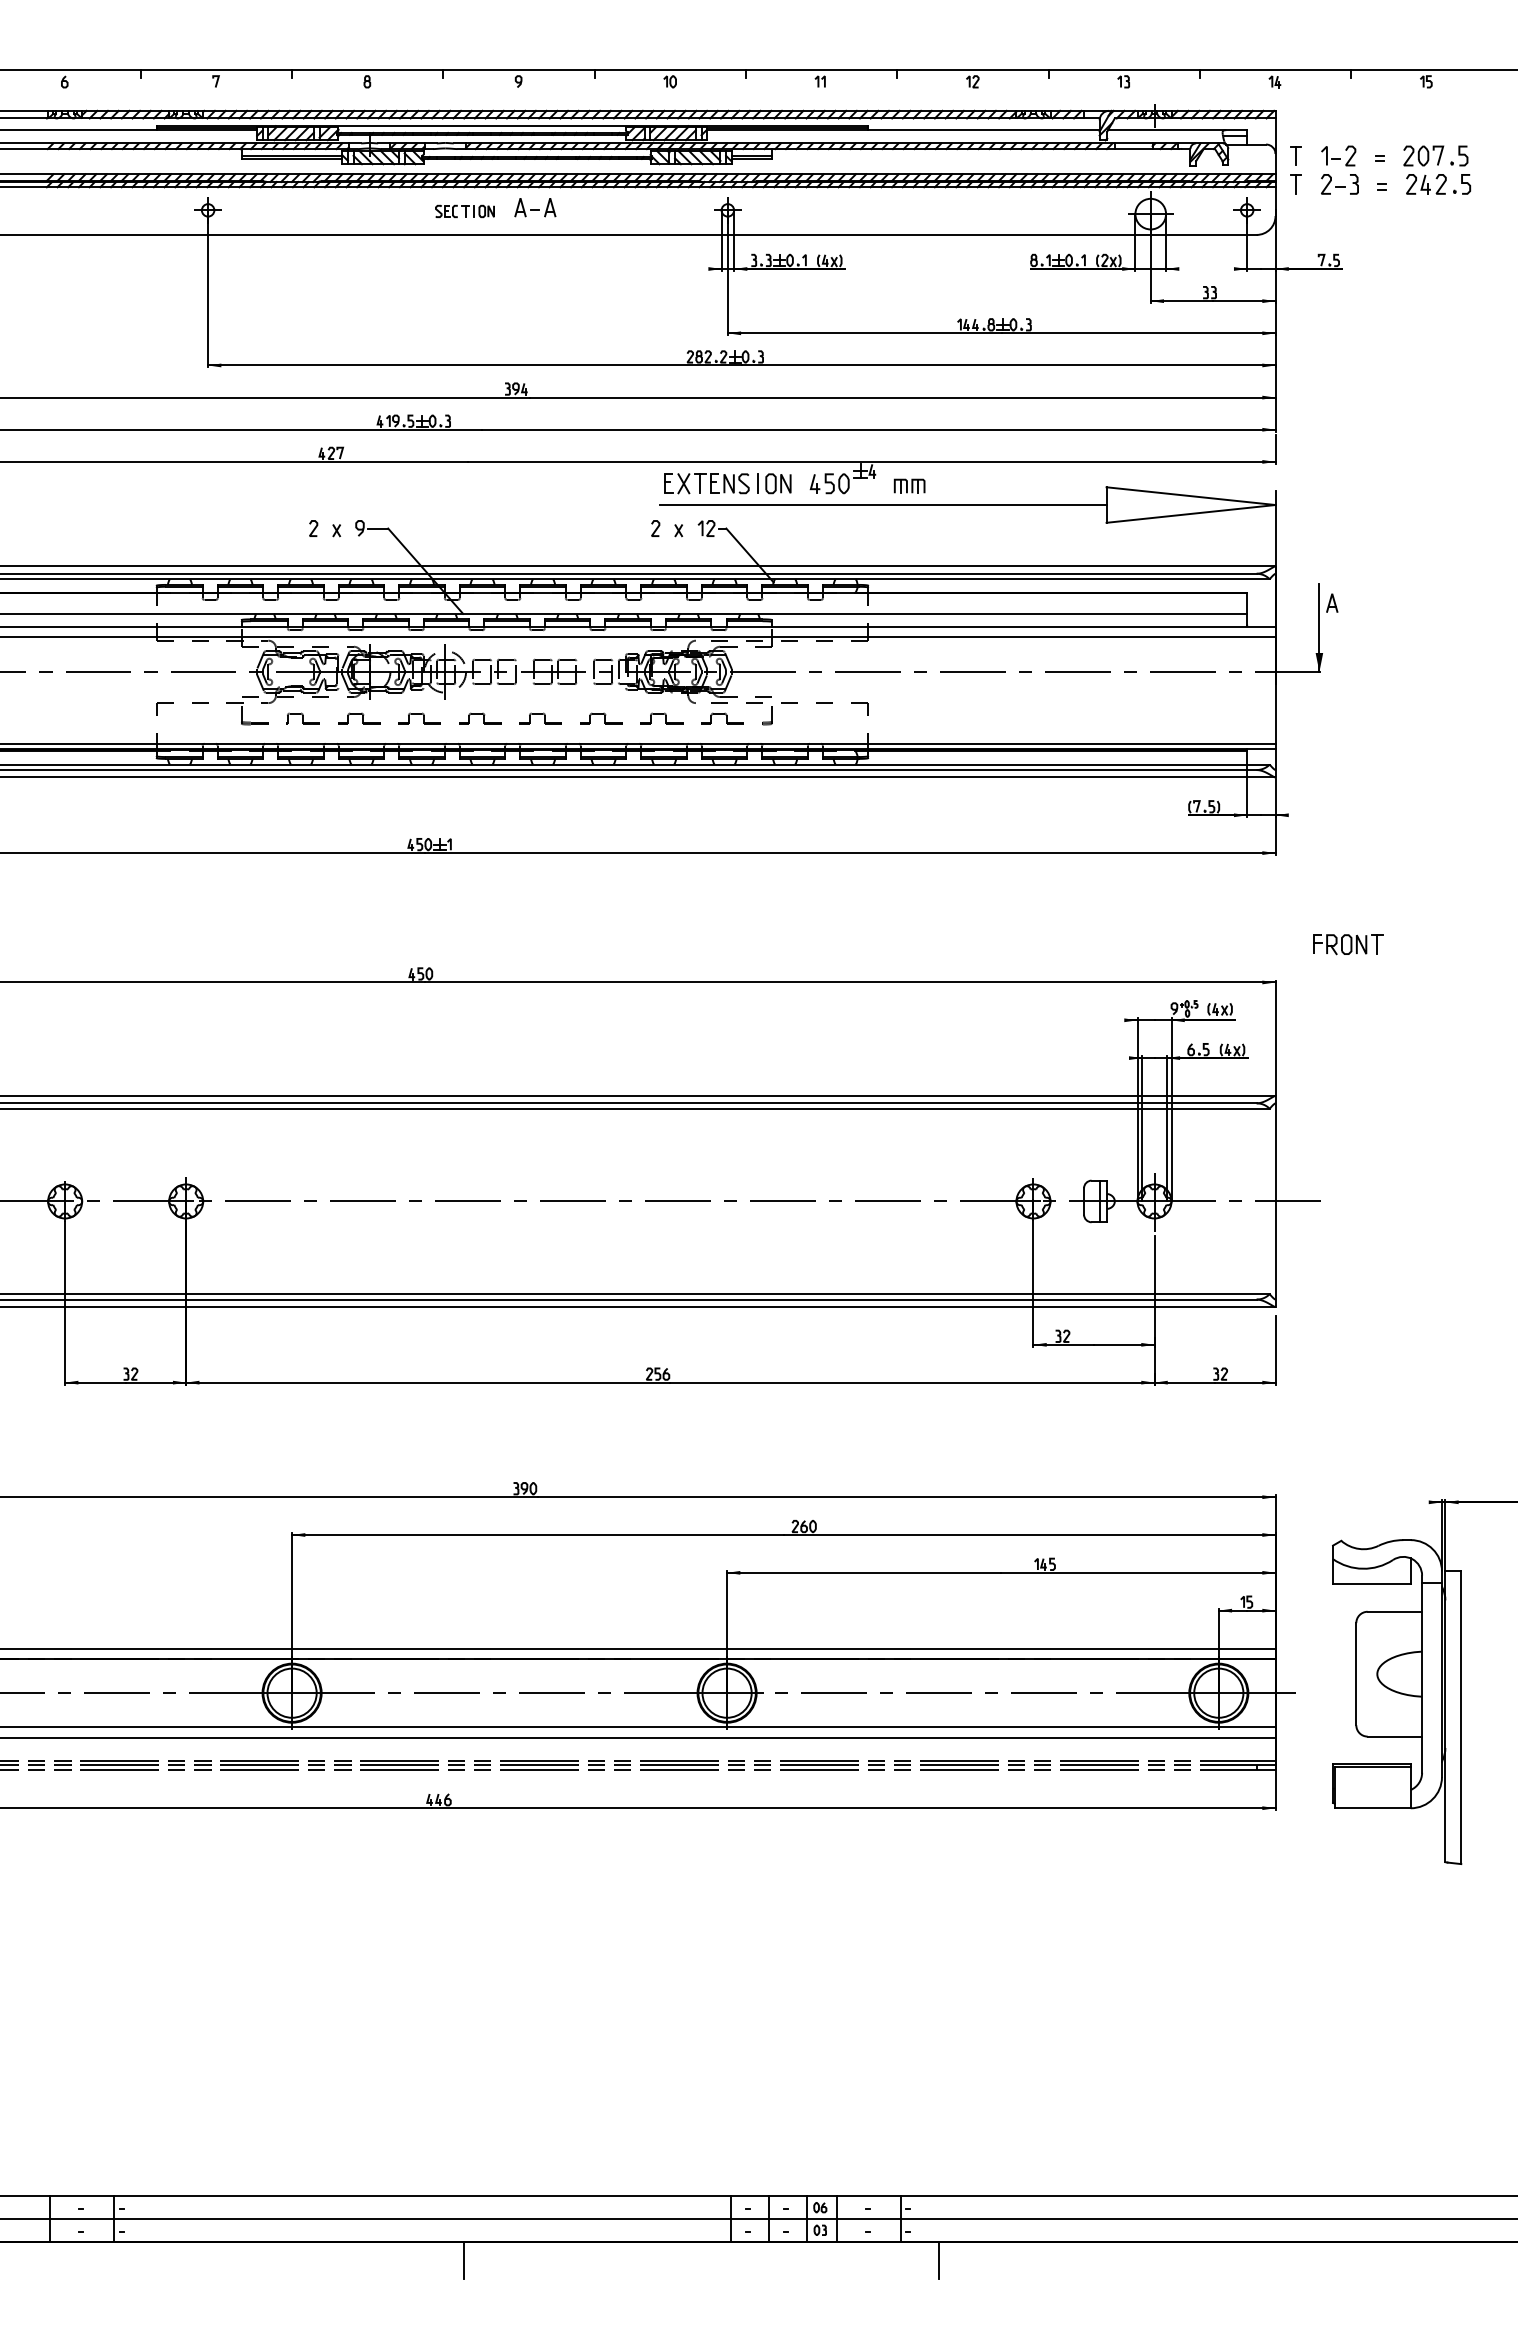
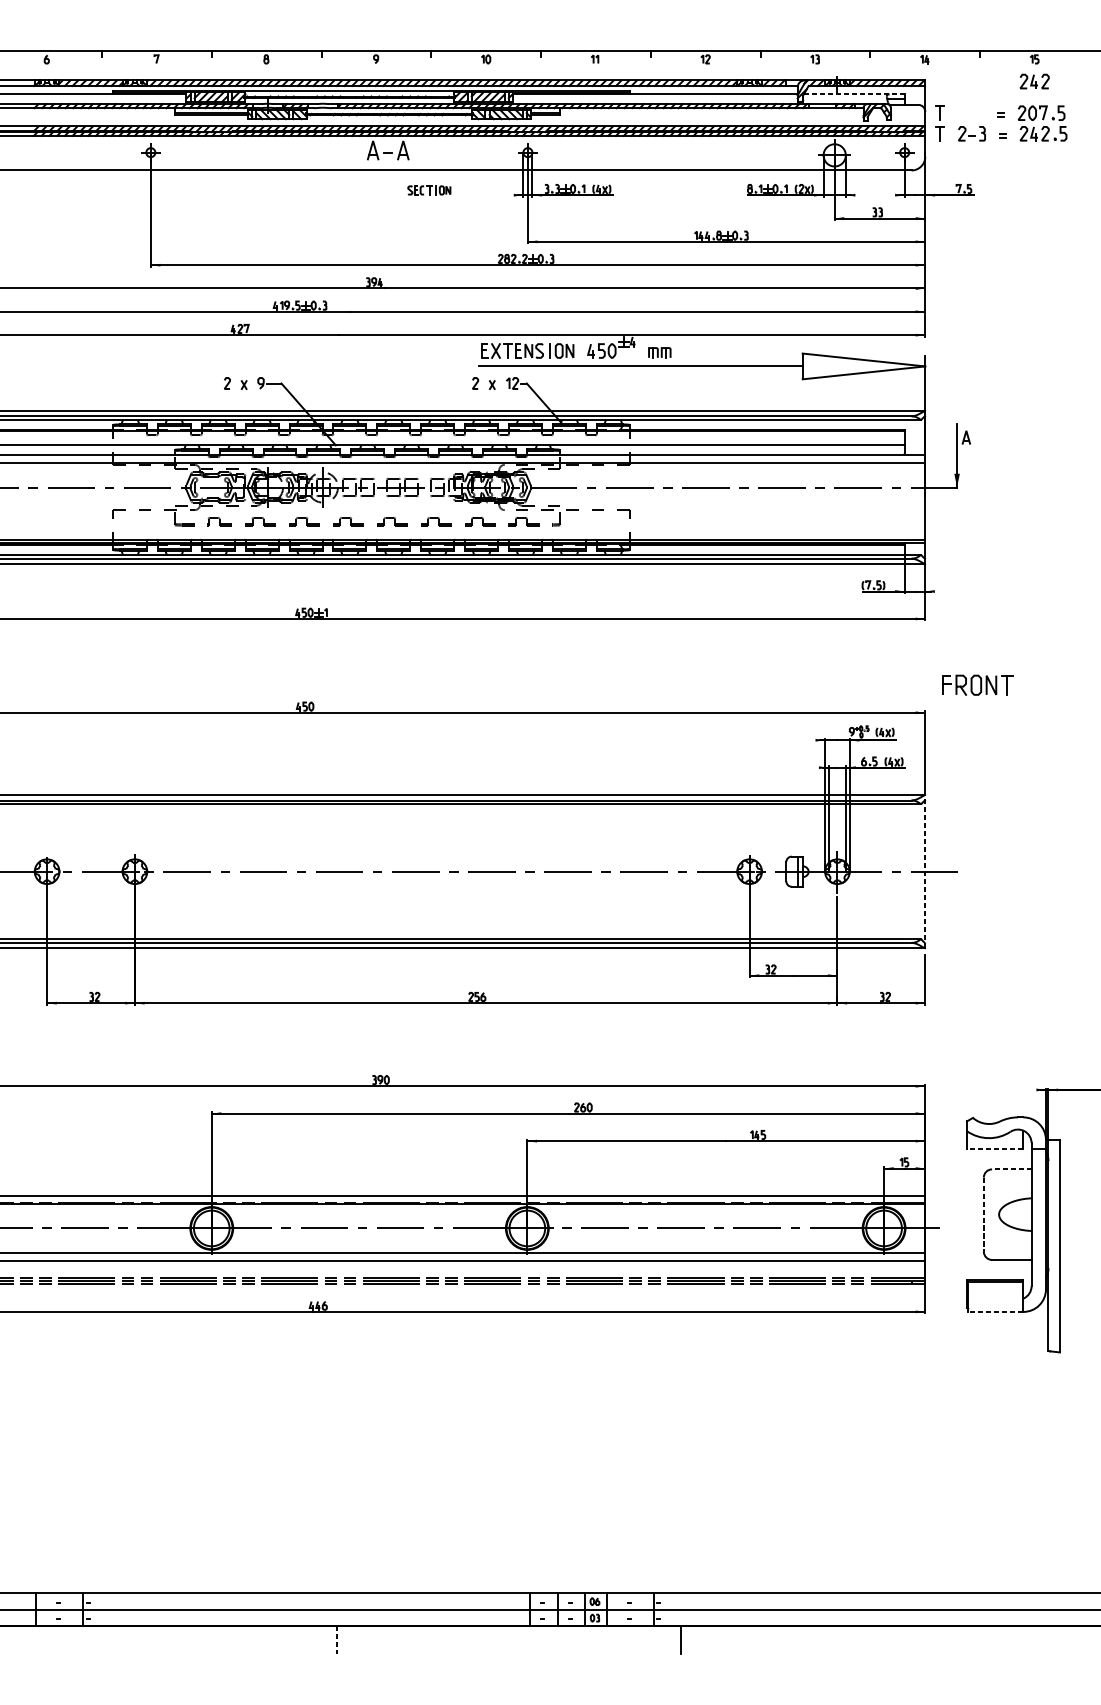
part: (1426, 112) -> (1034, 81), added
line: (1177, 130) -> (854, 94), solid -> dashed
part: (1338, 155) -> (970, 112), removed
part: (535, 207) -> (388, 150), size x1.4
part: (464, 211) -> (428, 190), moved
part: (1348, 944) -> (978, 685), size x1.4
line: (1275, 1200) -> (925, 871), solid -> dashed
line: (1371, 1583) -> (994, 1148), solid -> dashed
line: (1394, 1611) -> (1011, 1169), solid -> dashed
line: (1356, 1674) -> (983, 1214), solid -> dashed
line: (1372, 1808) -> (995, 1312), solid -> dashed
line: (464, 2260) -> (336, 1640), solid -> dashed

